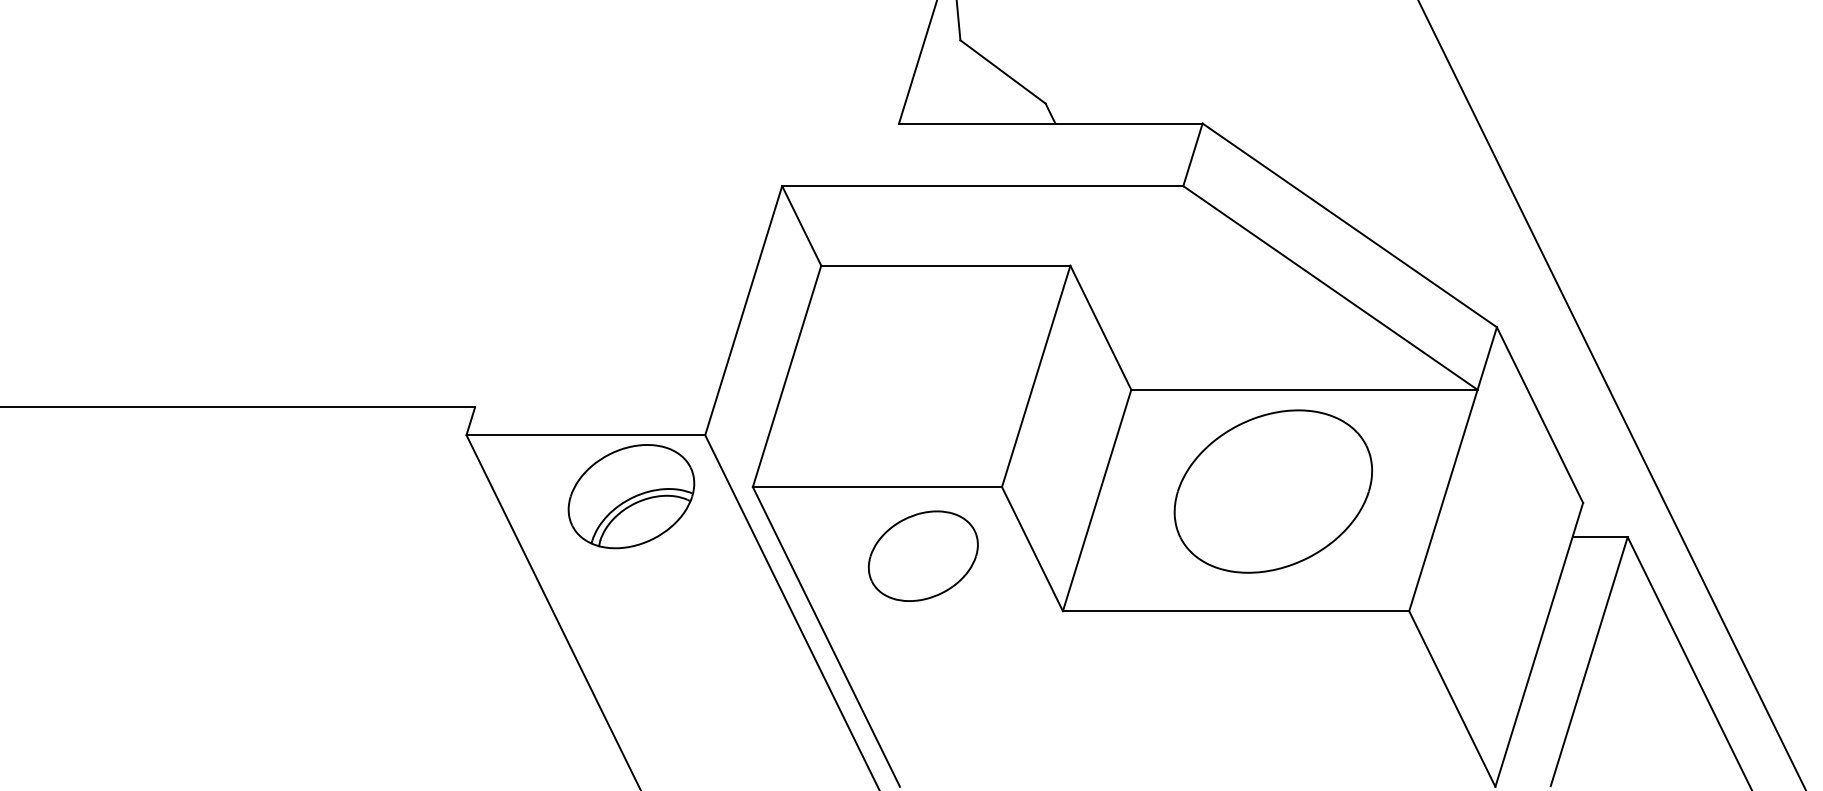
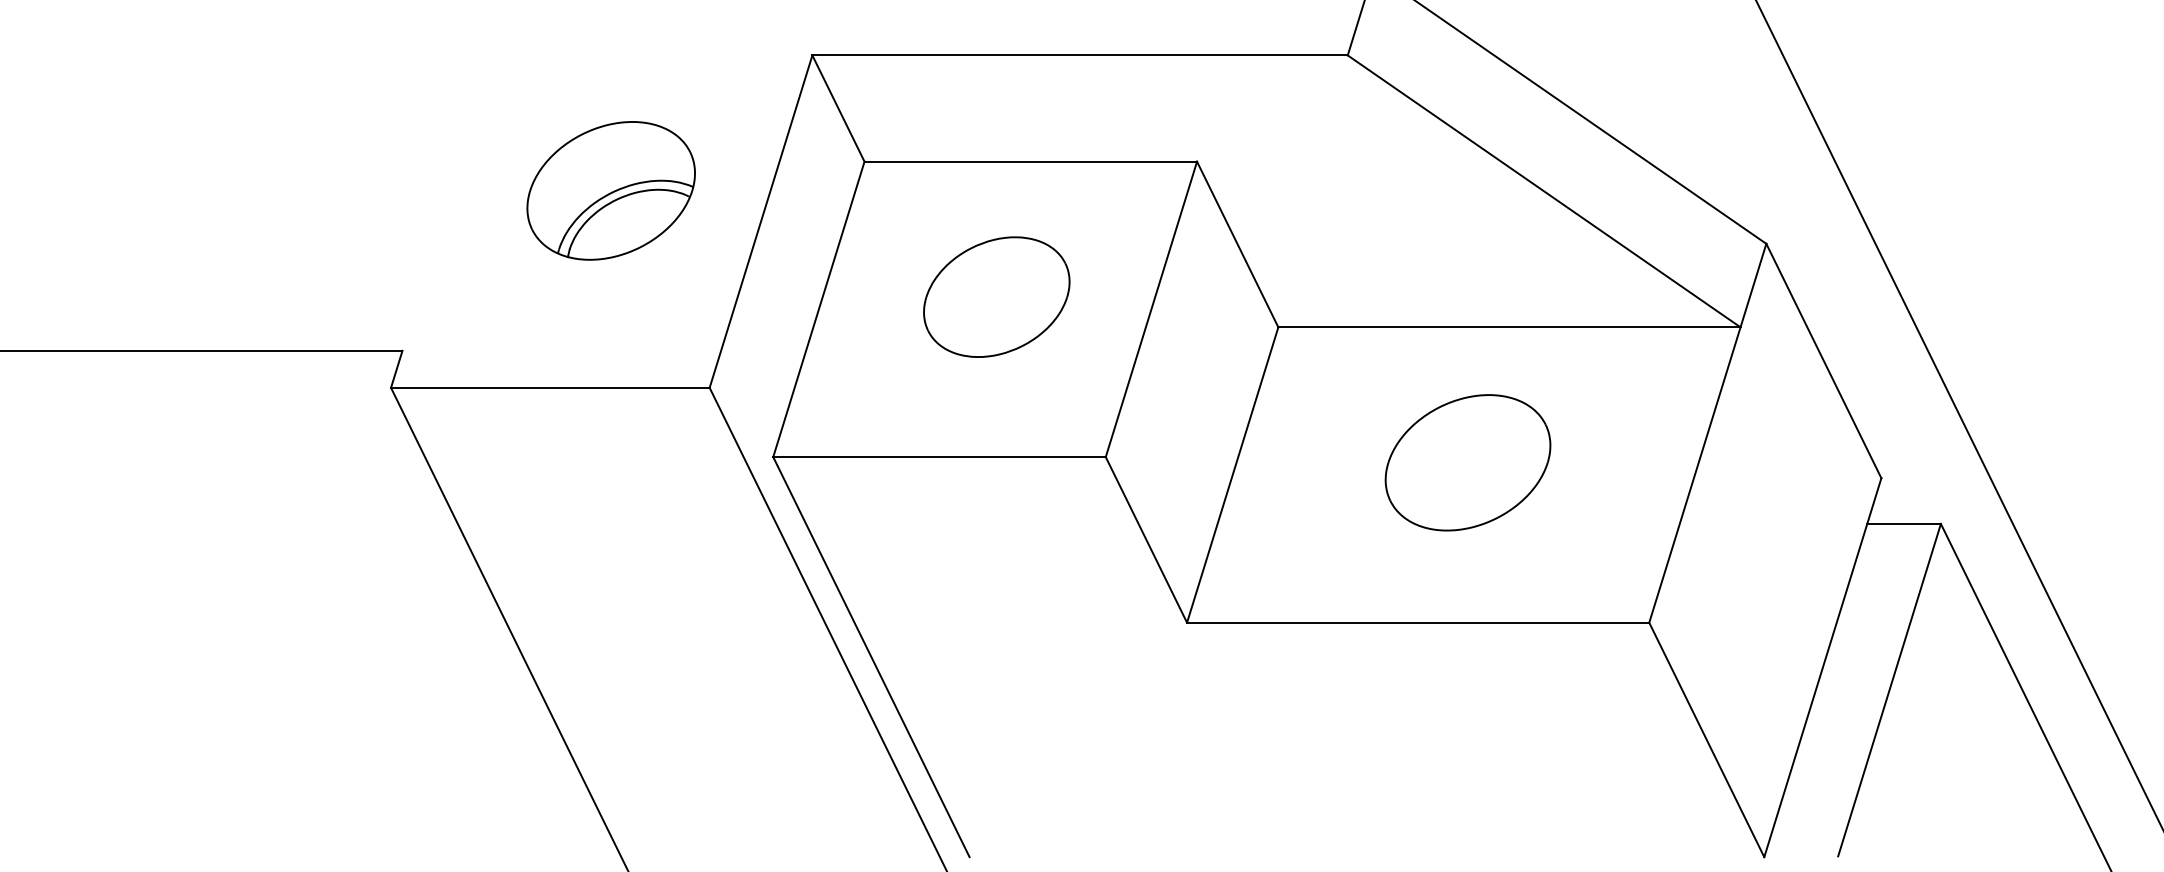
part: (1273, 490) -> (1468, 461), size x0.62
part: (631, 496) -> (611, 190), moved
part: (922, 555) -> (995, 296), moved

